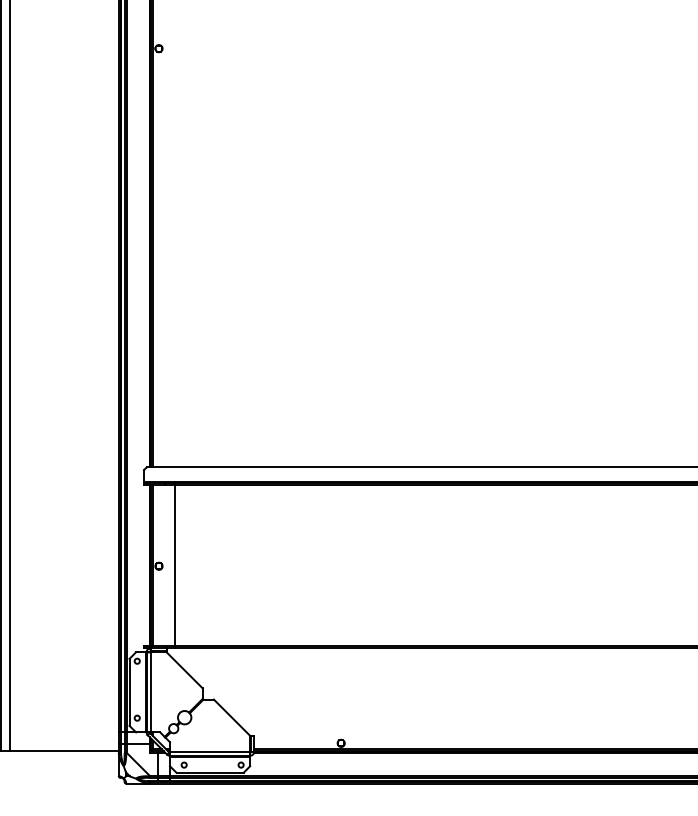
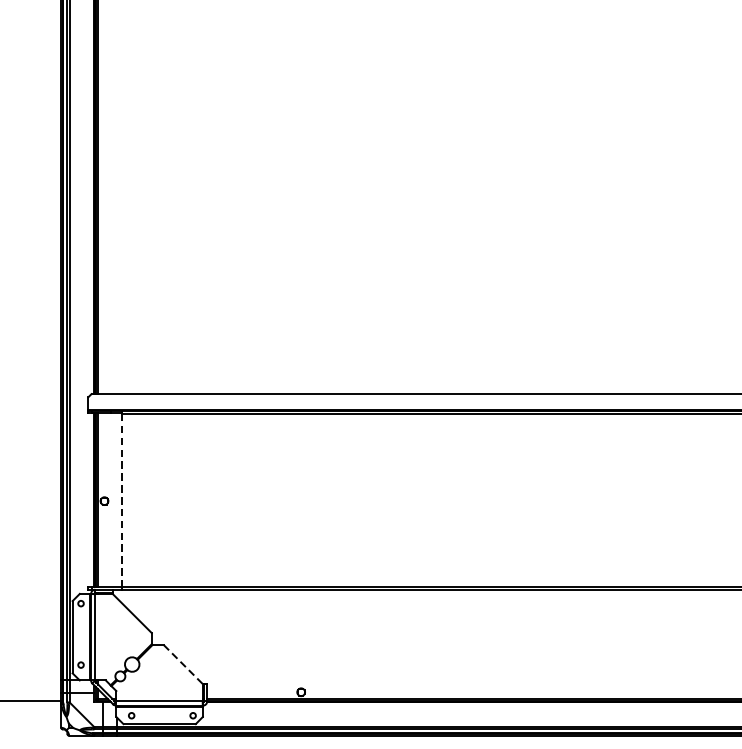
line: (175, 565) -> (122, 500), solid -> dashed
line: (231, 717) -> (182, 664), solid -> dashed

